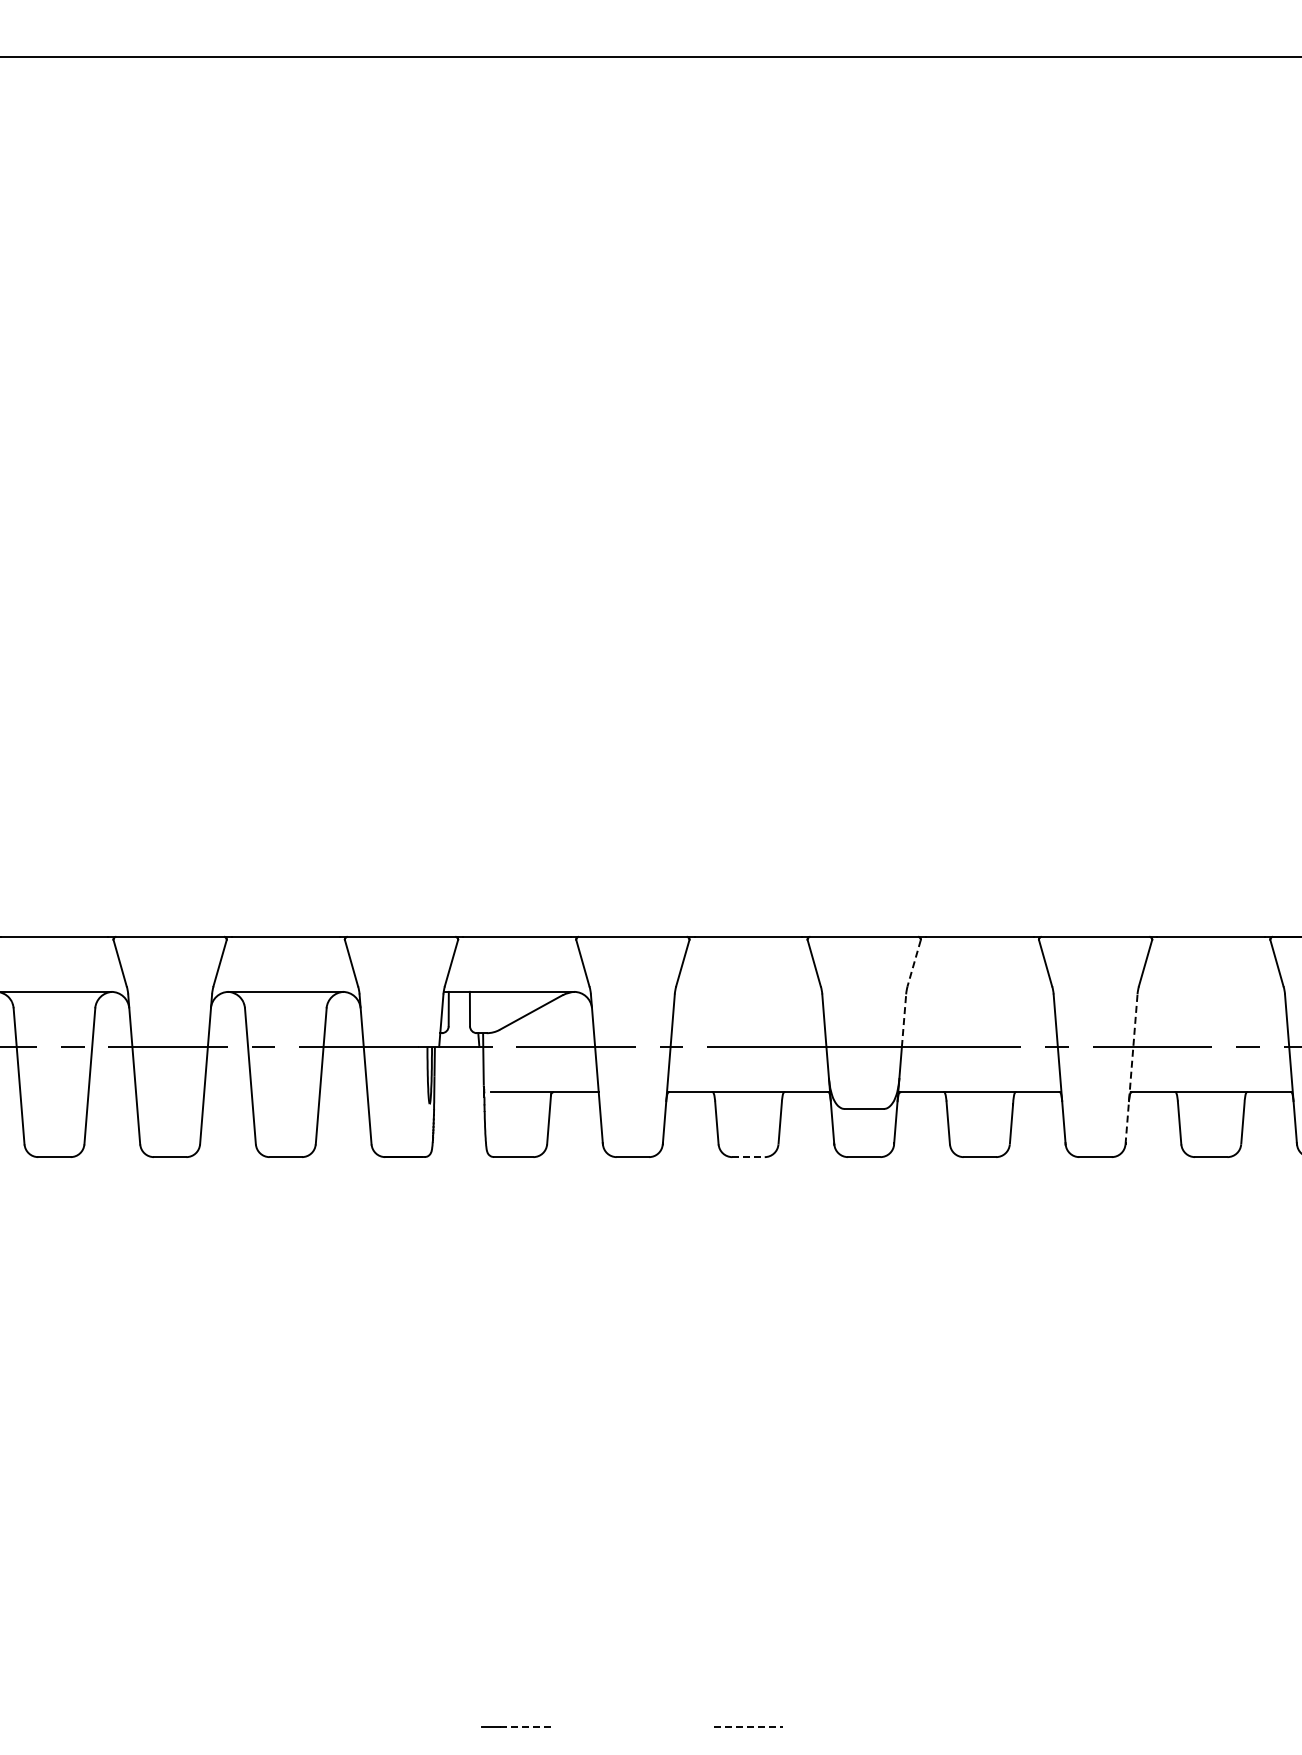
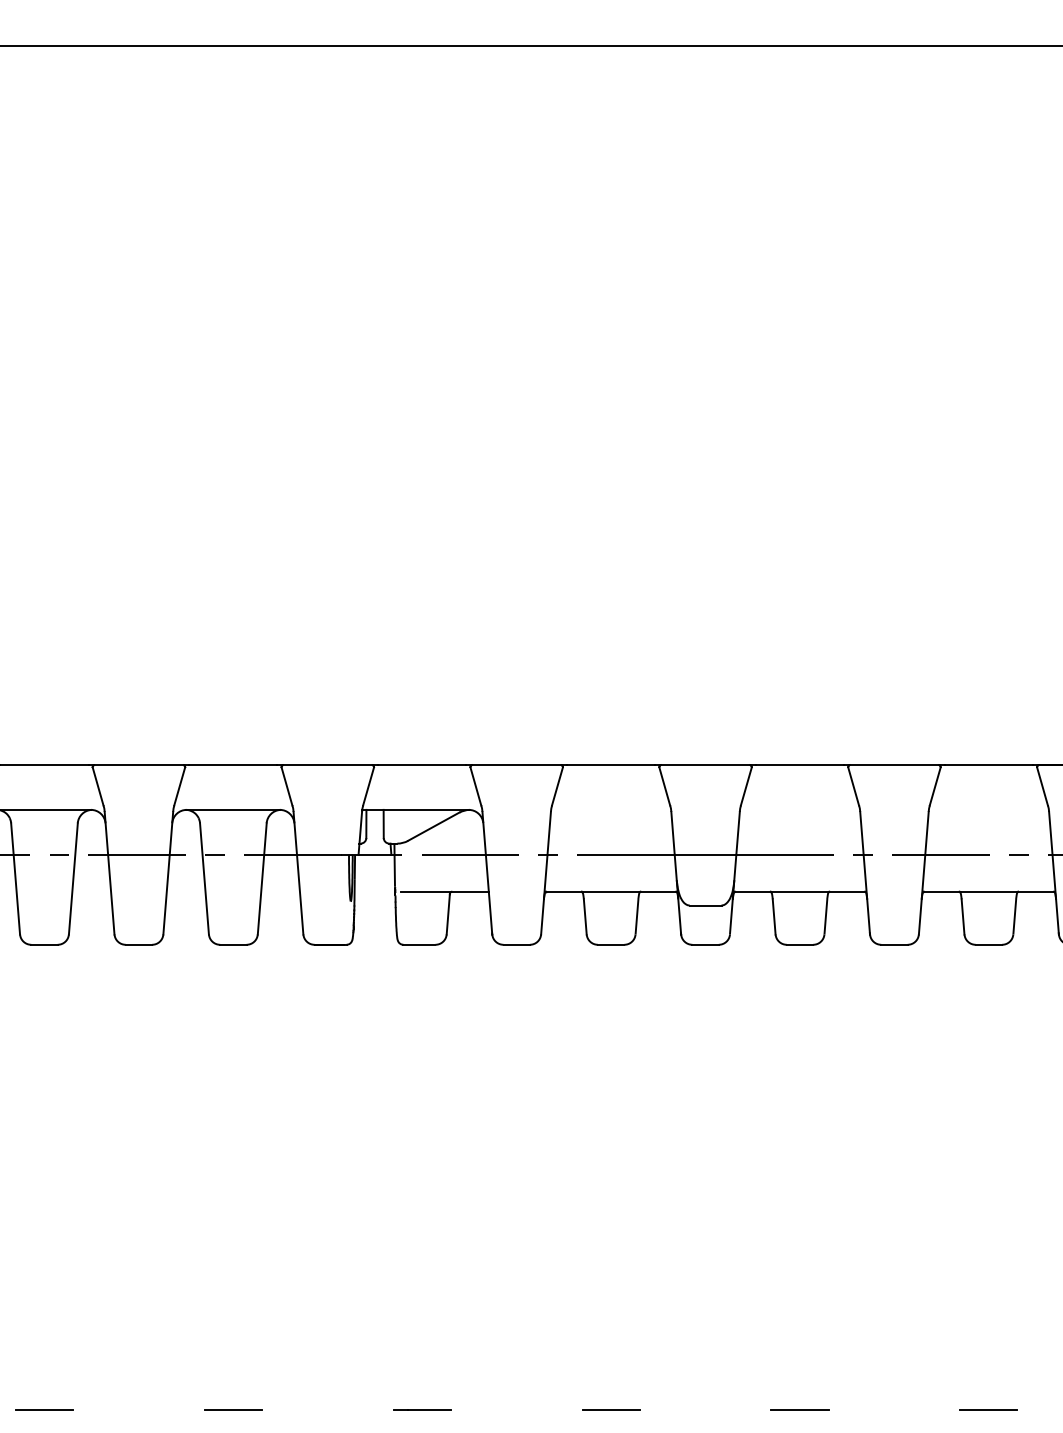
line: (914, 963) -> (746, 786), dashed -> solid
line: (904, 1020) -> (738, 833), dashed -> solid
line: (1131, 1068) -> (923, 872), dashed -> solid
line: (749, 1157) -> (611, 945), dashed -> solid
line: (54, 1726) -> (44, 1409), added
line: (285, 1726) -> (233, 1409), added
line: (526, 1726) -> (429, 1409), dashed -> solid
line: (748, 1726) -> (611, 1409), dashed -> solid
line: (979, 1726) -> (799, 1409), added
line: (1211, 1726) -> (989, 1409), added

